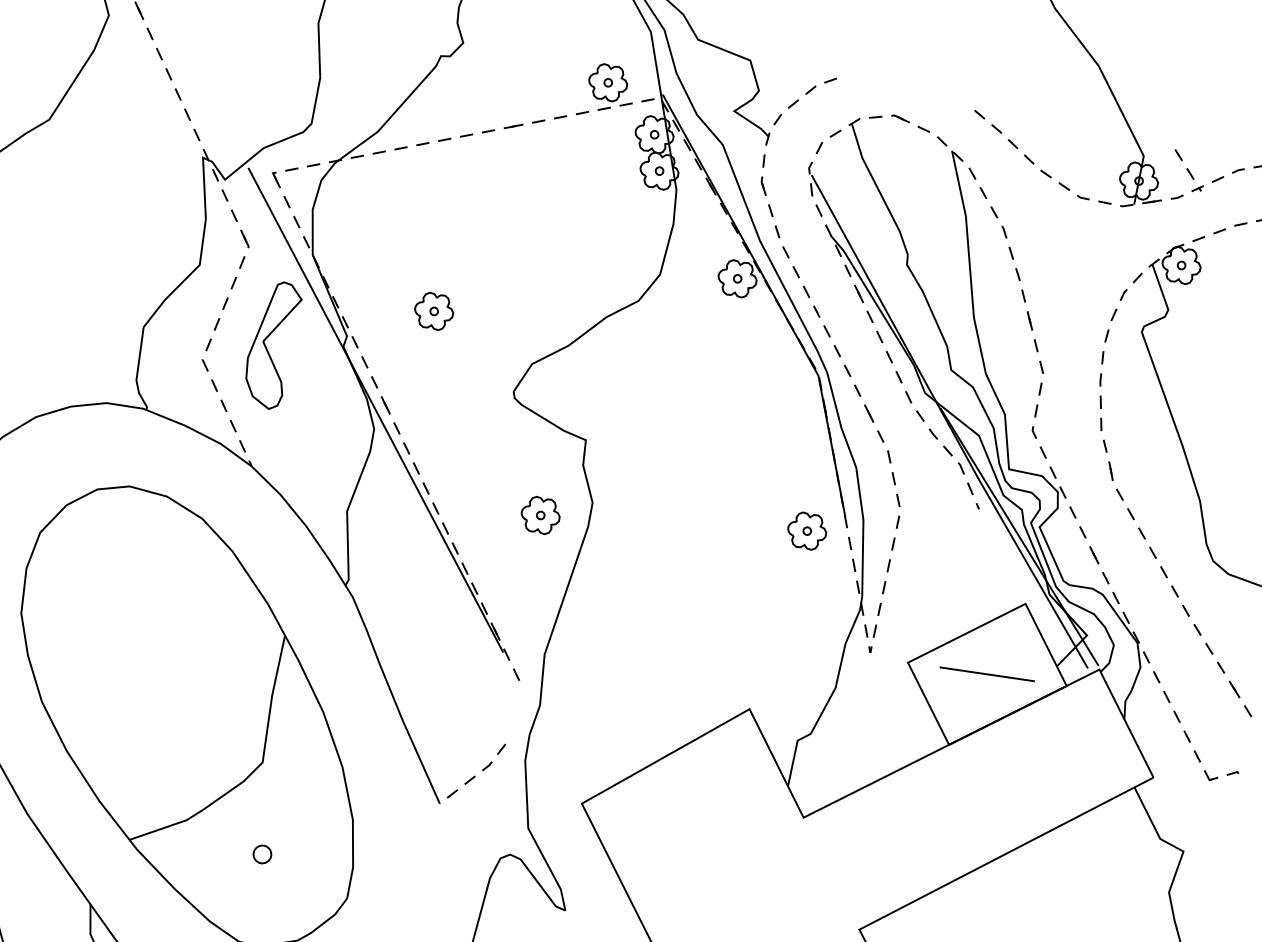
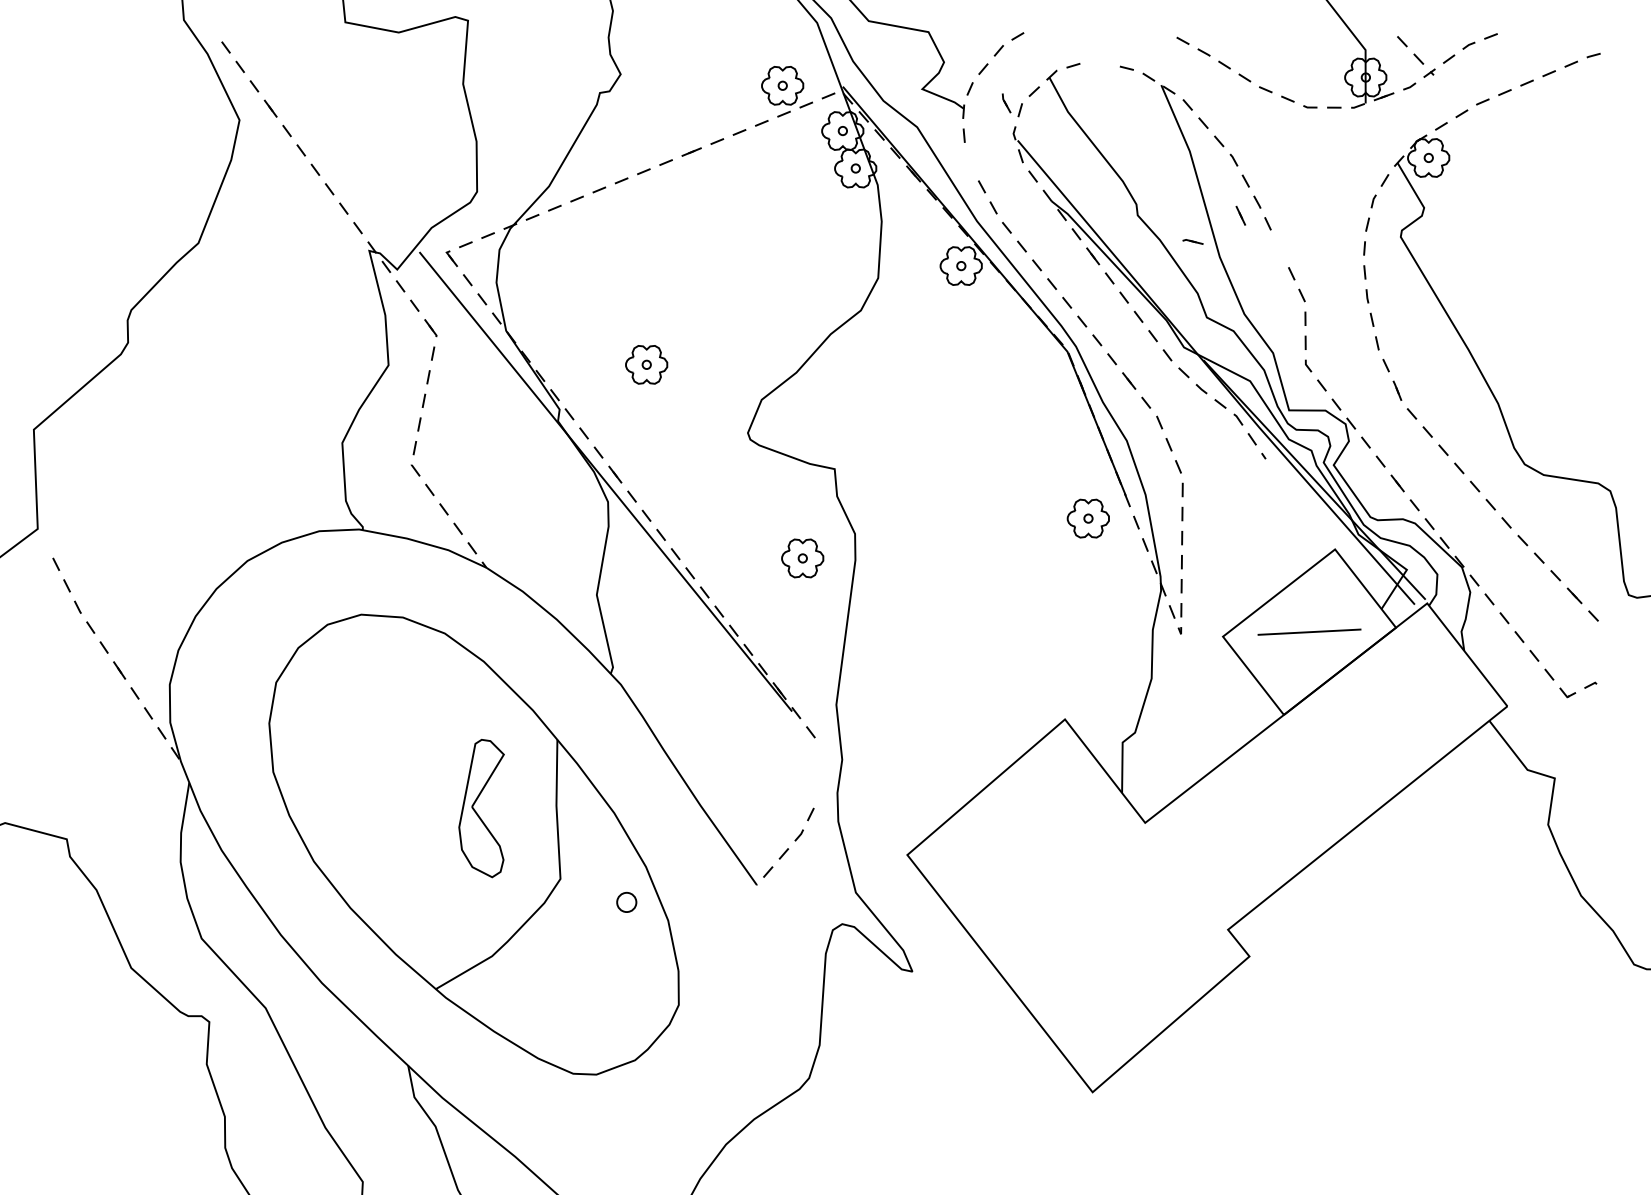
part: (900, 118) -> (1192, 241), moved
part: (763, 186) -> (1006, 103), moved
line: (1029, 320) -> (1240, 215), moved
part: (271, 344) -> (481, 808), moved
circle: (262, 853) -> (626, 901), moved

